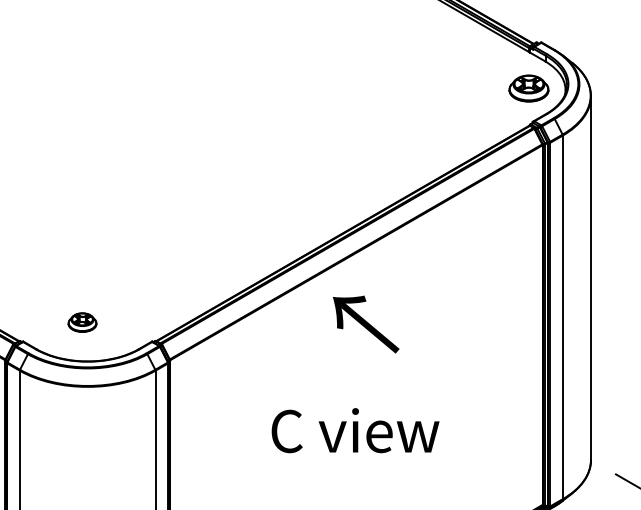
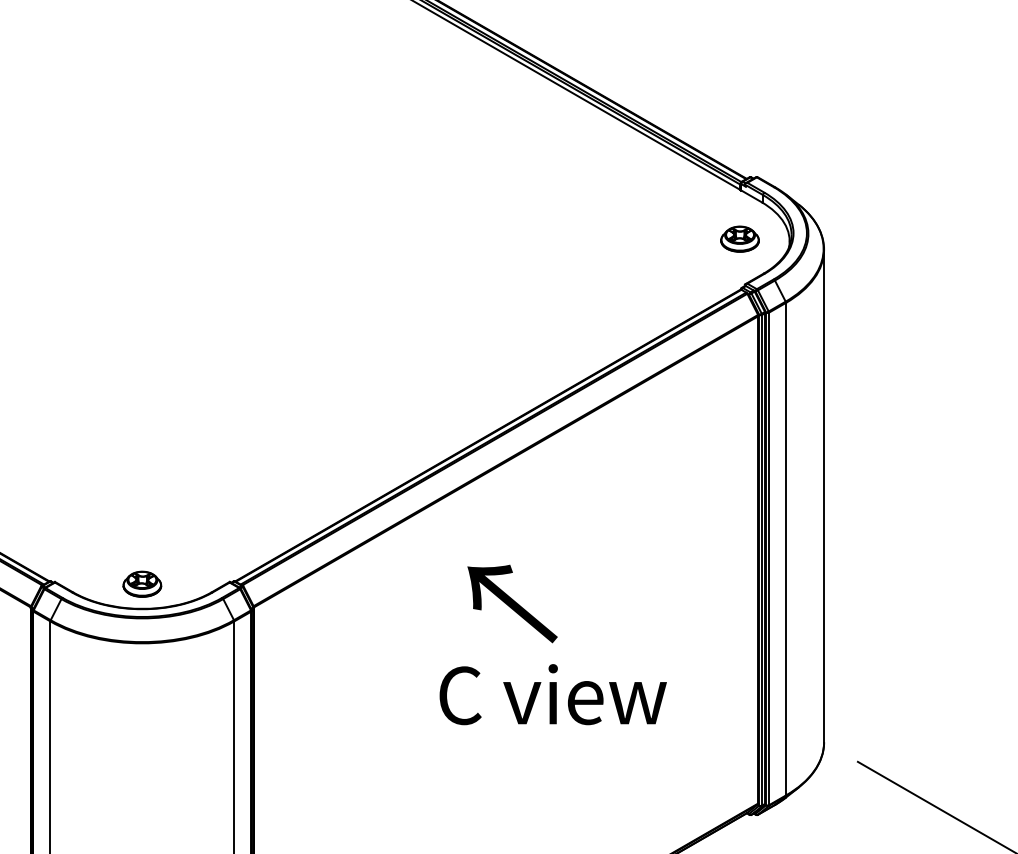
part: (528, 87) -> (739, 238), size x0.71
part: (82, 322) -> (142, 583), moved
text: (366, 324) -> (512, 603), moved
text: (355, 430) -> (552, 694), moved

